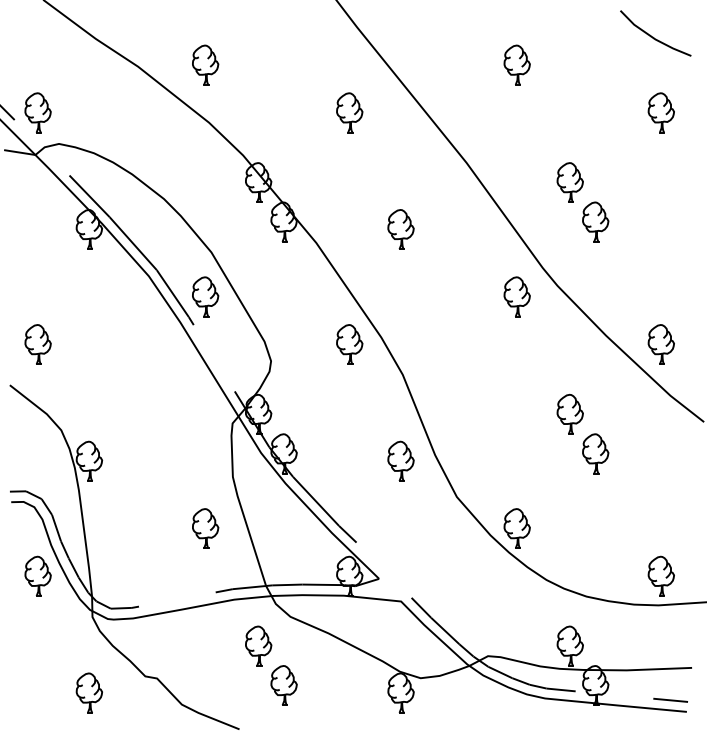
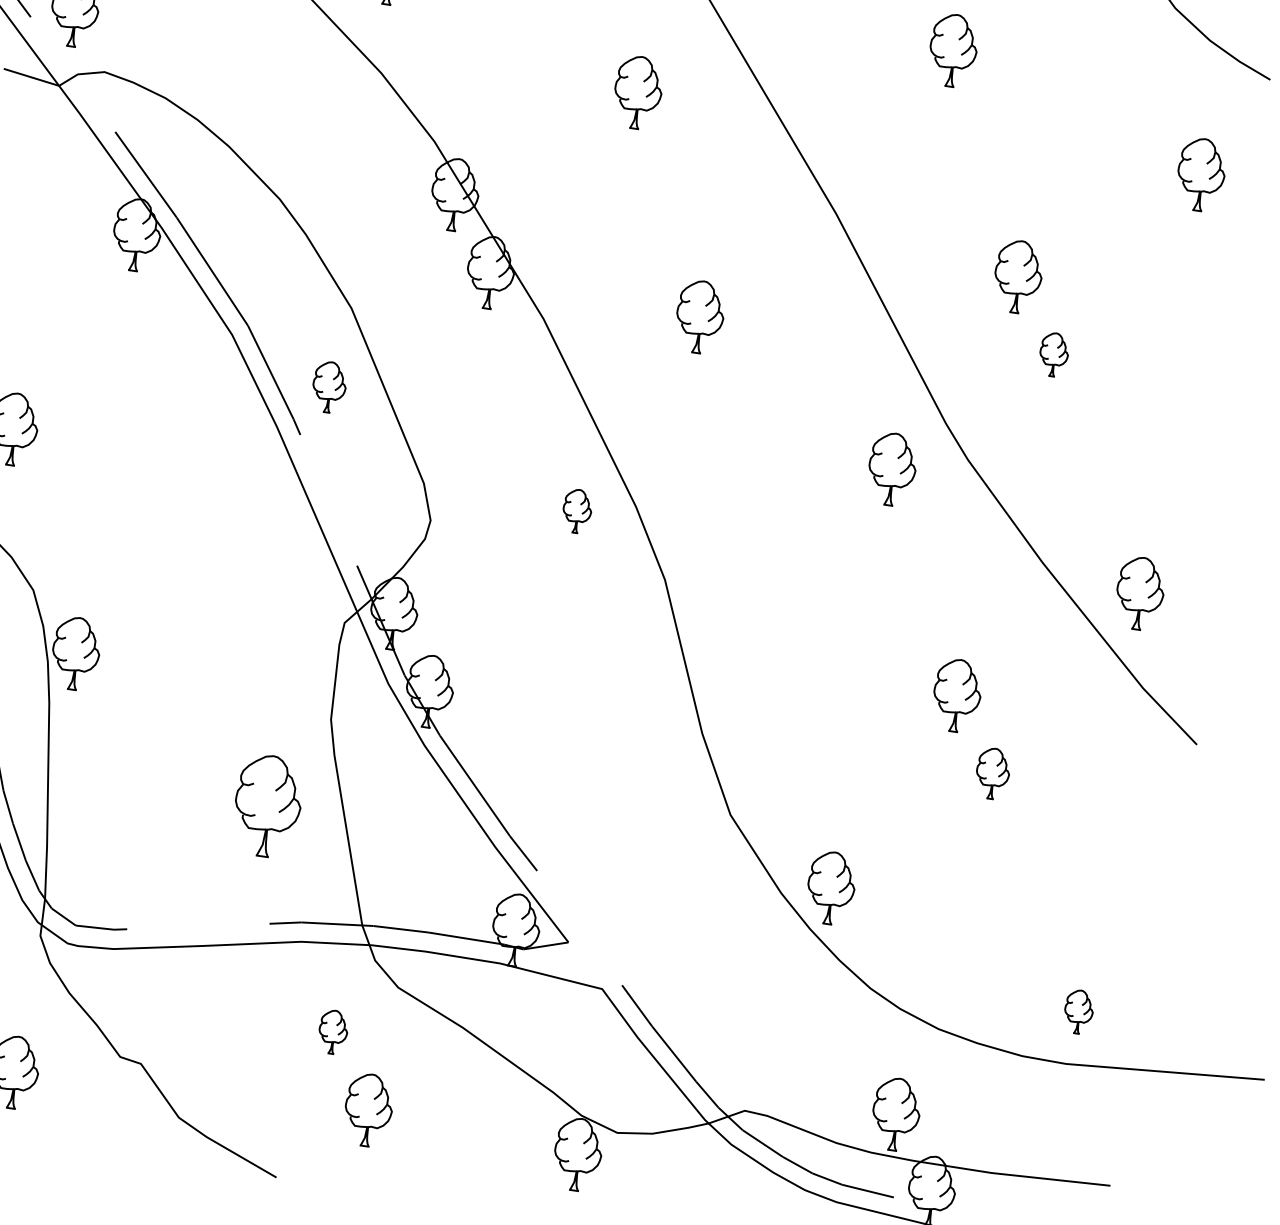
part: (595, 221) -> (1053, 353), size x0.6
part: (205, 296) -> (329, 386), size x0.7
part: (349, 344) -> (576, 511), size x0.6
part: (595, 453) -> (992, 772), size x0.7
part: (400, 460) -> (638, 734), removed
part: (205, 528) -> (267, 805), size x1.4
part: (660, 575) -> (1077, 1010), size x0.6
part: (258, 645) -> (332, 1030), size x0.6

